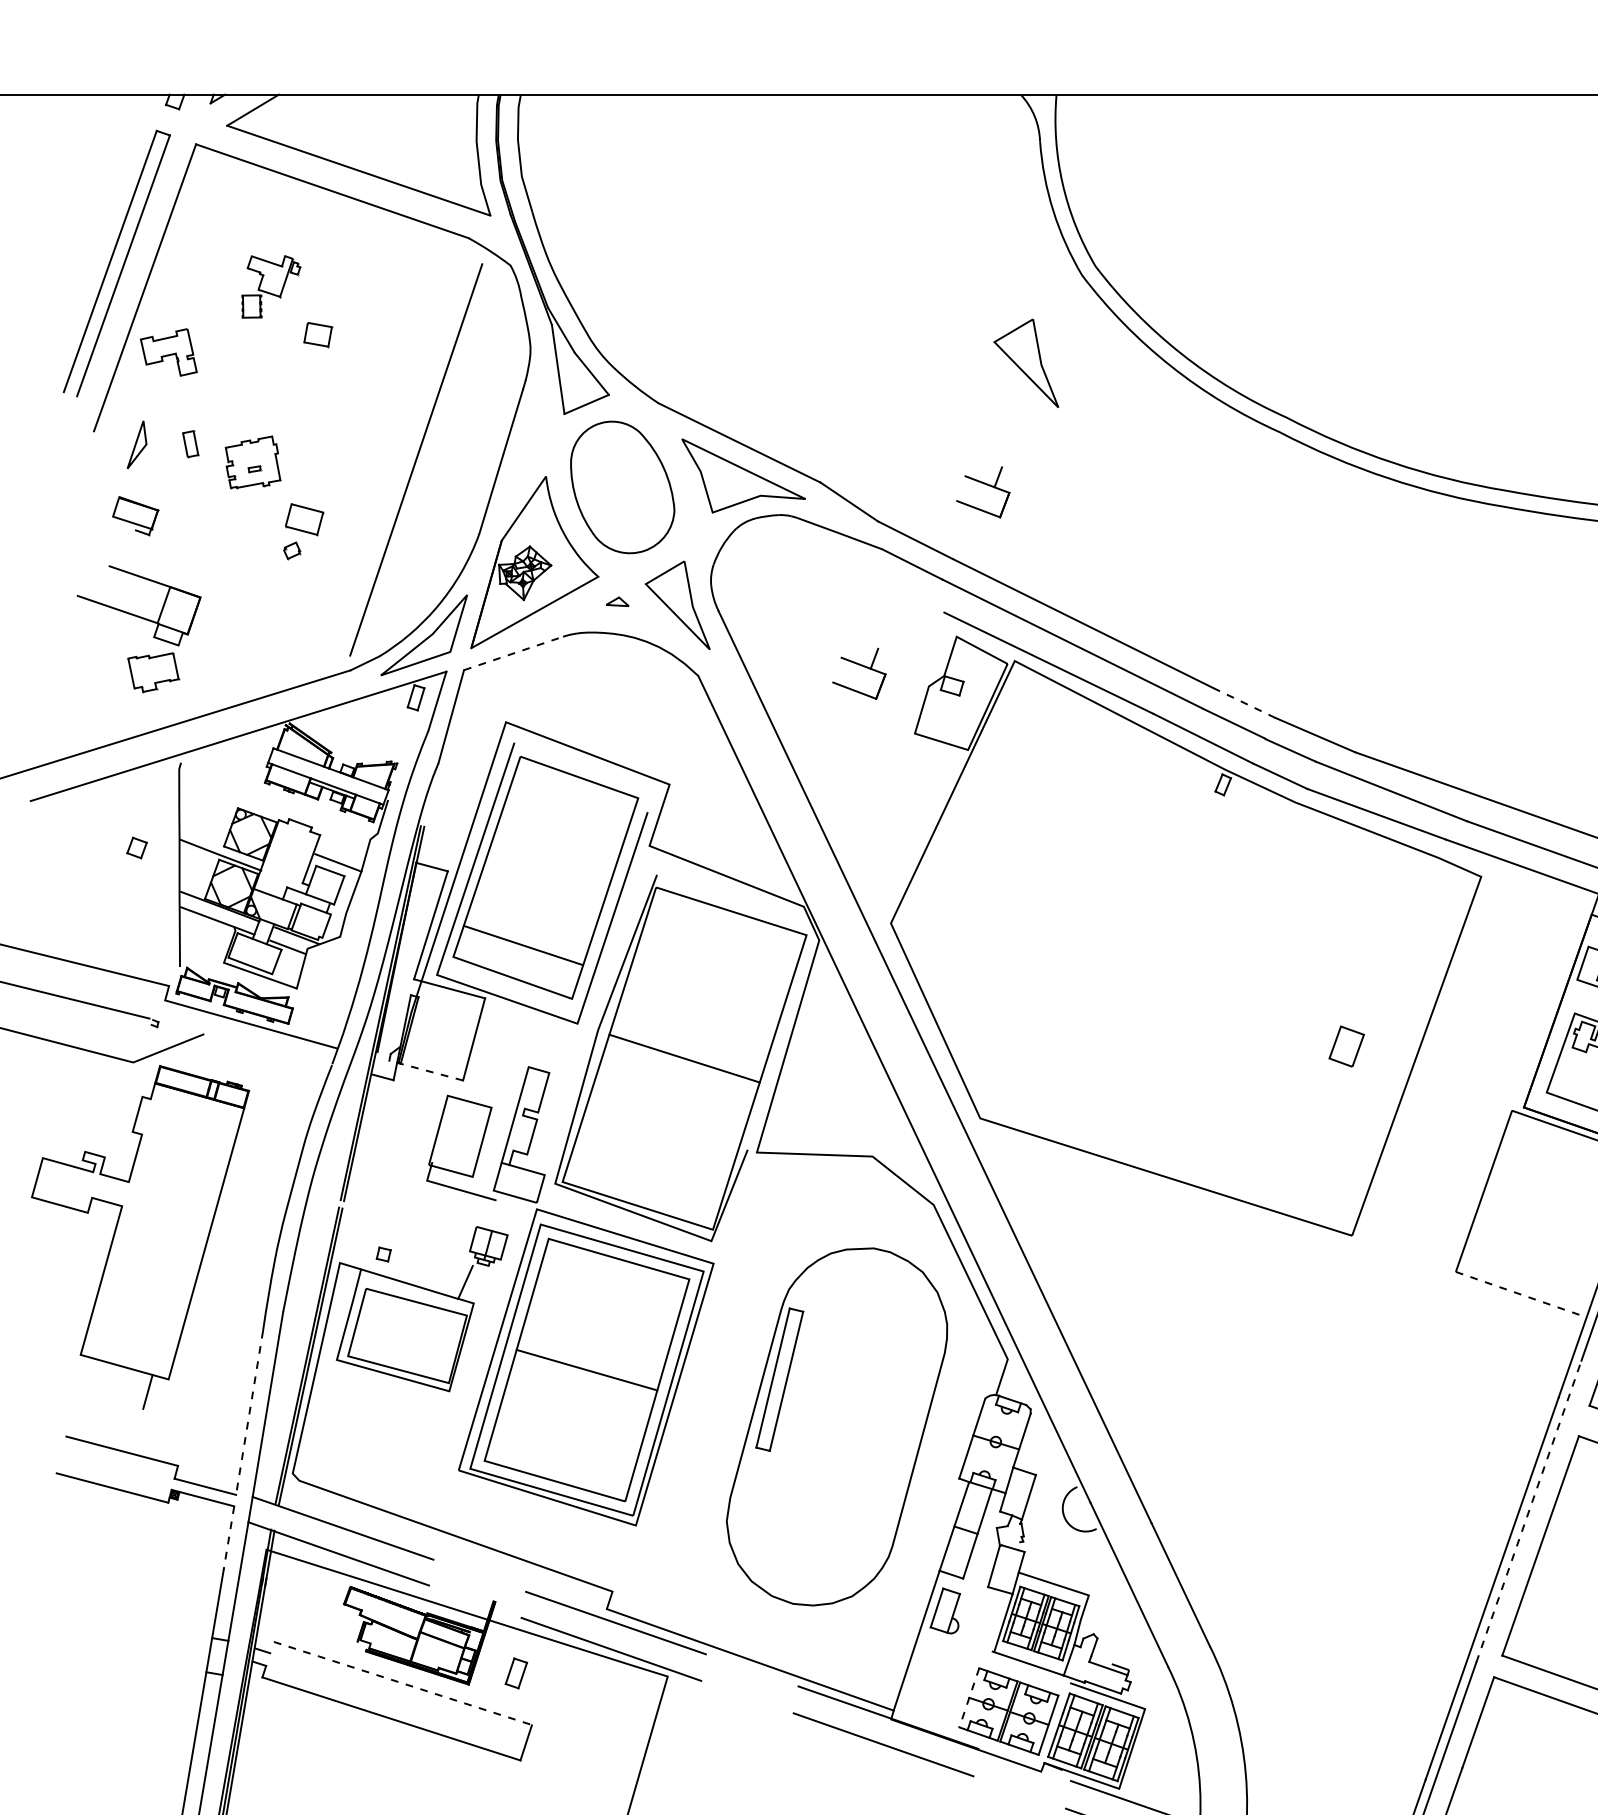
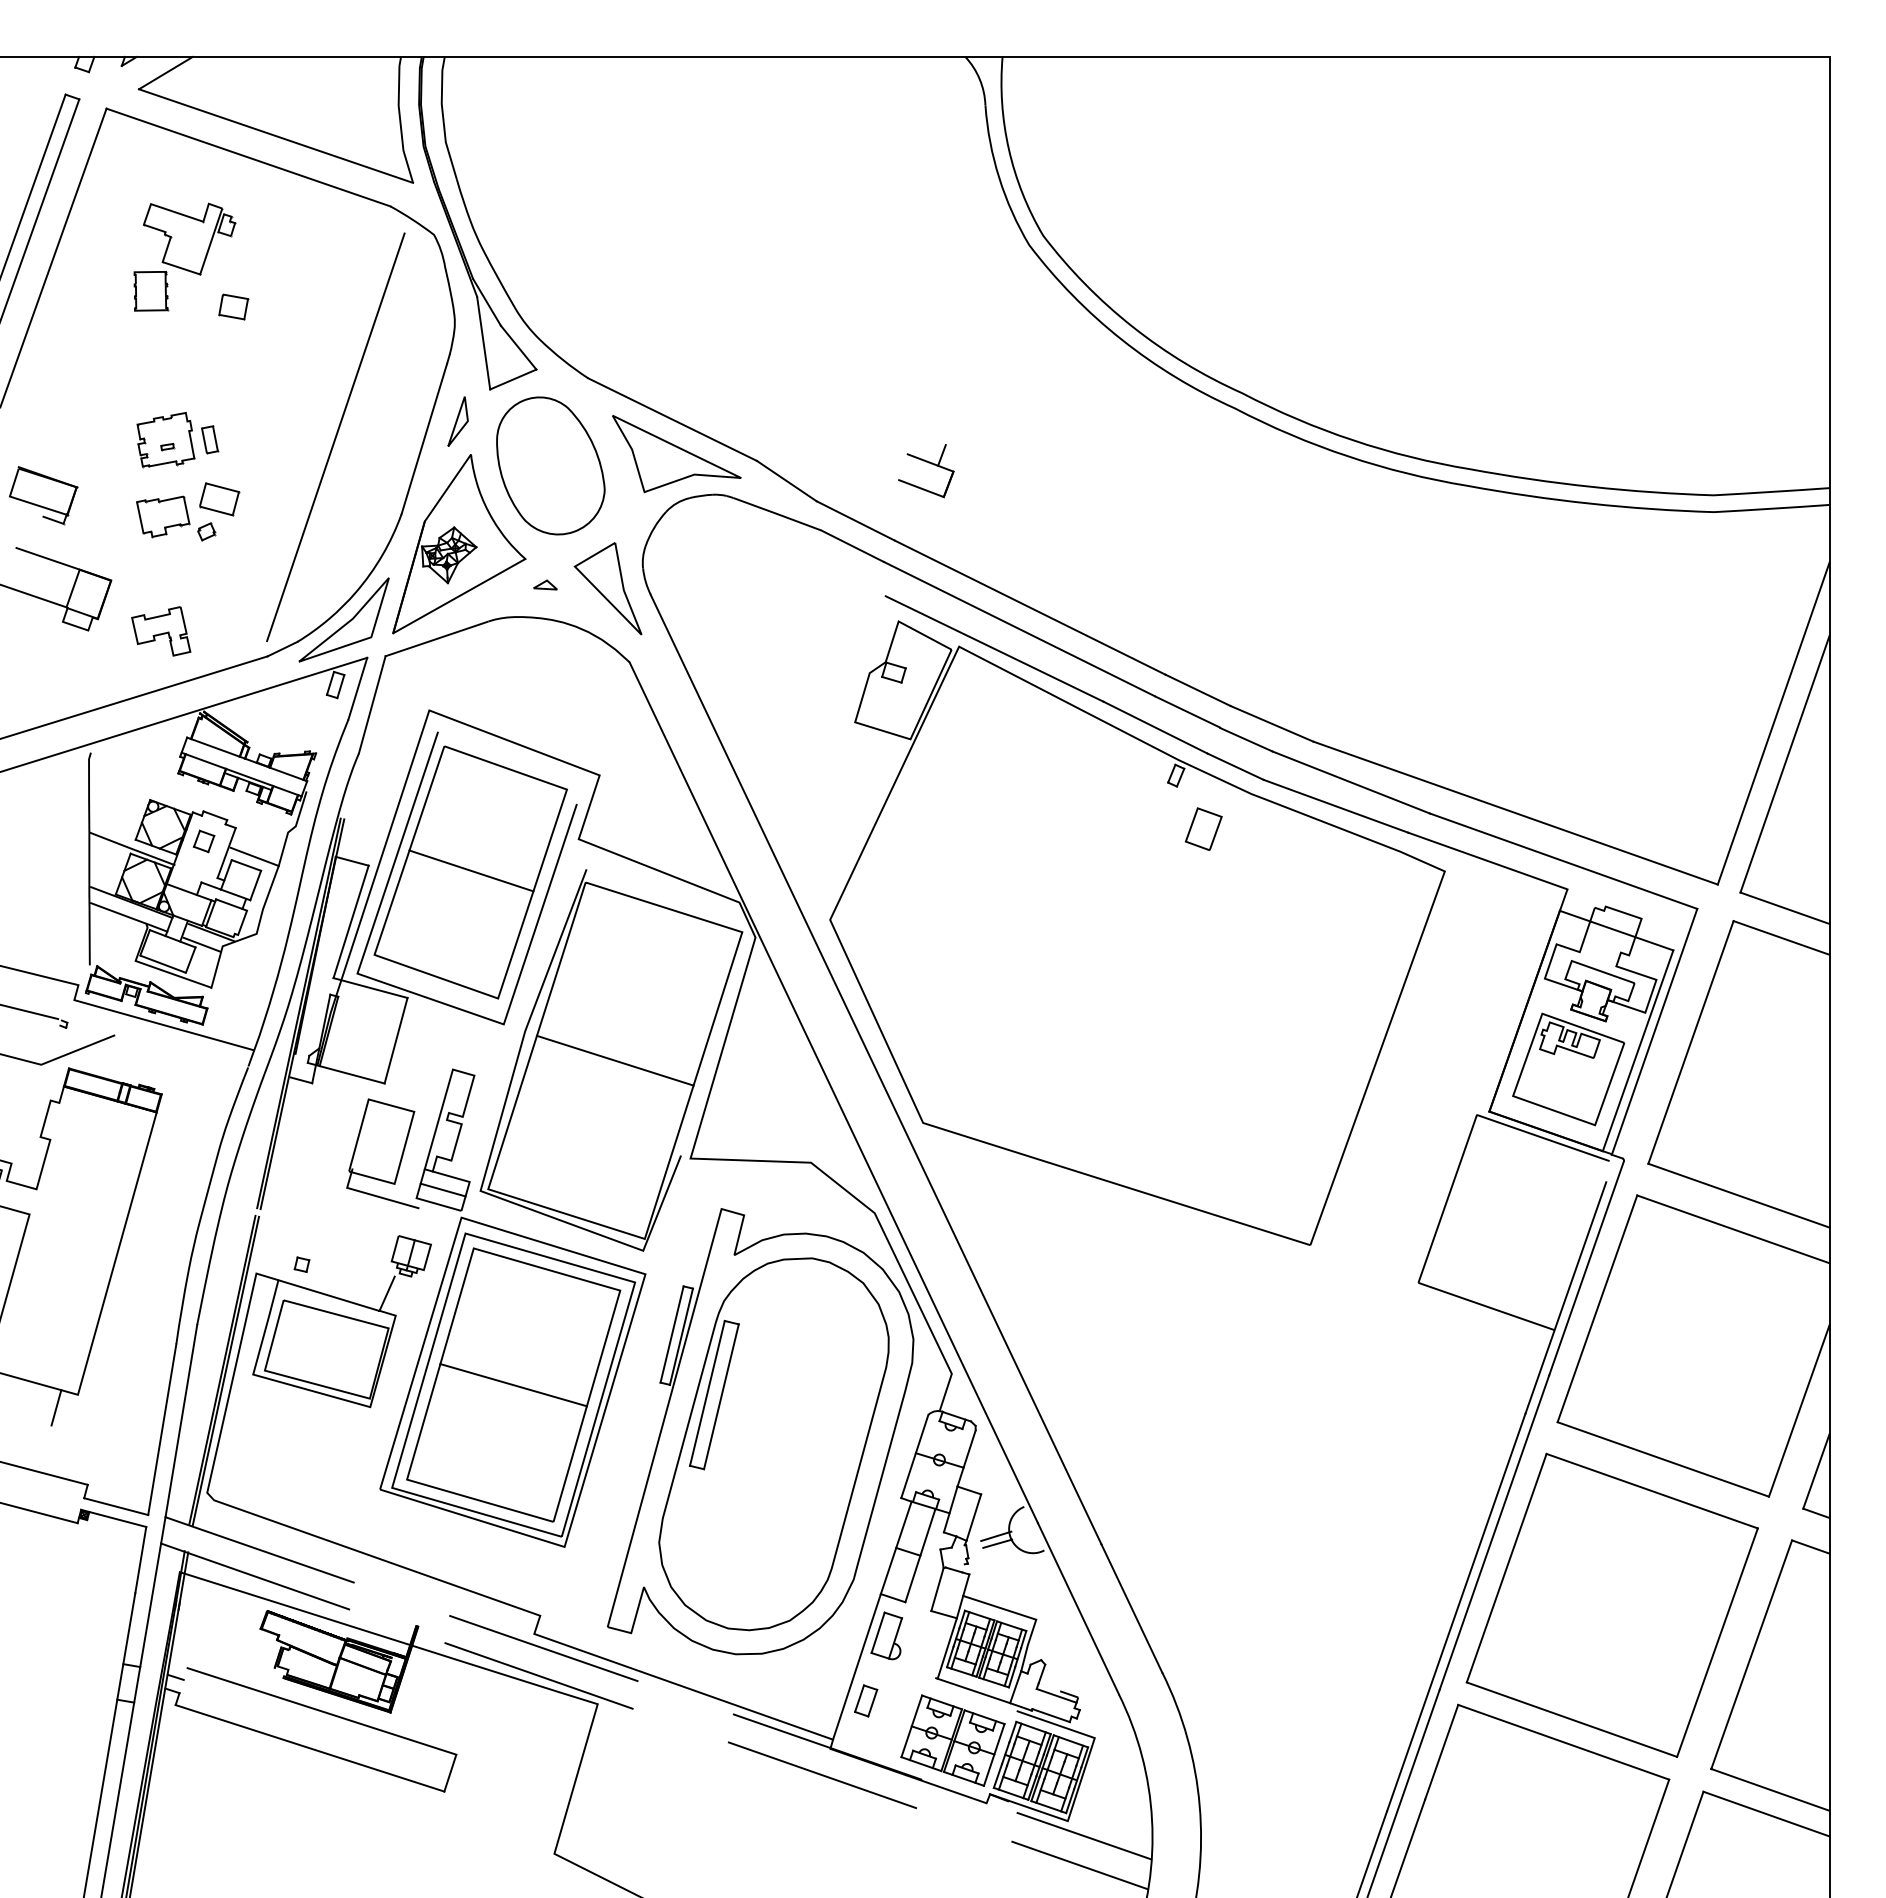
part: (270, 286) -> (184, 256), size x1.67
part: (169, 352) -> (161, 631), moved
part: (1025, 363) -> (970, 336), removed
part: (191, 443) -> (210, 439), moved
part: (136, 444) -> (457, 421), moved
part: (135, 515) -> (43, 495), size x1.43
line: (512, 654) -> (436, 639), dashed -> solid
part: (861, 666) -> (799, 652), removed
part: (153, 672) -> (163, 516), moved
line: (1244, 703) -> (1198, 690), dashed -> solid
part: (137, 848) -> (204, 841), moved
line: (523, 945) -> (471, 870), moved
part: (1346, 1045) -> (1203, 828), moved
line: (426, 1070) -> (346, 1073), dashed -> solid
line: (518, 1182) -> (442, 1189), added
line: (1522, 1294) -> (1487, 1306), dashed -> solid
line: (249, 1412) -> (162, 1429), dashed -> solid
part: (824, 1414) -> (760, 1431), added
line: (1528, 1511) -> (1494, 1532), dashed -> solid
line: (1050, 1514) -> (996, 1535), added
line: (1051, 1522) -> (997, 1543), added
line: (228, 1538) -> (140, 1560), dashed -> solid
part: (516, 1672) -> (866, 1700), moved
line: (403, 1683) -> (322, 1711), dashed -> solid
line: (969, 1697) -> (911, 1726), dashed -> solid

